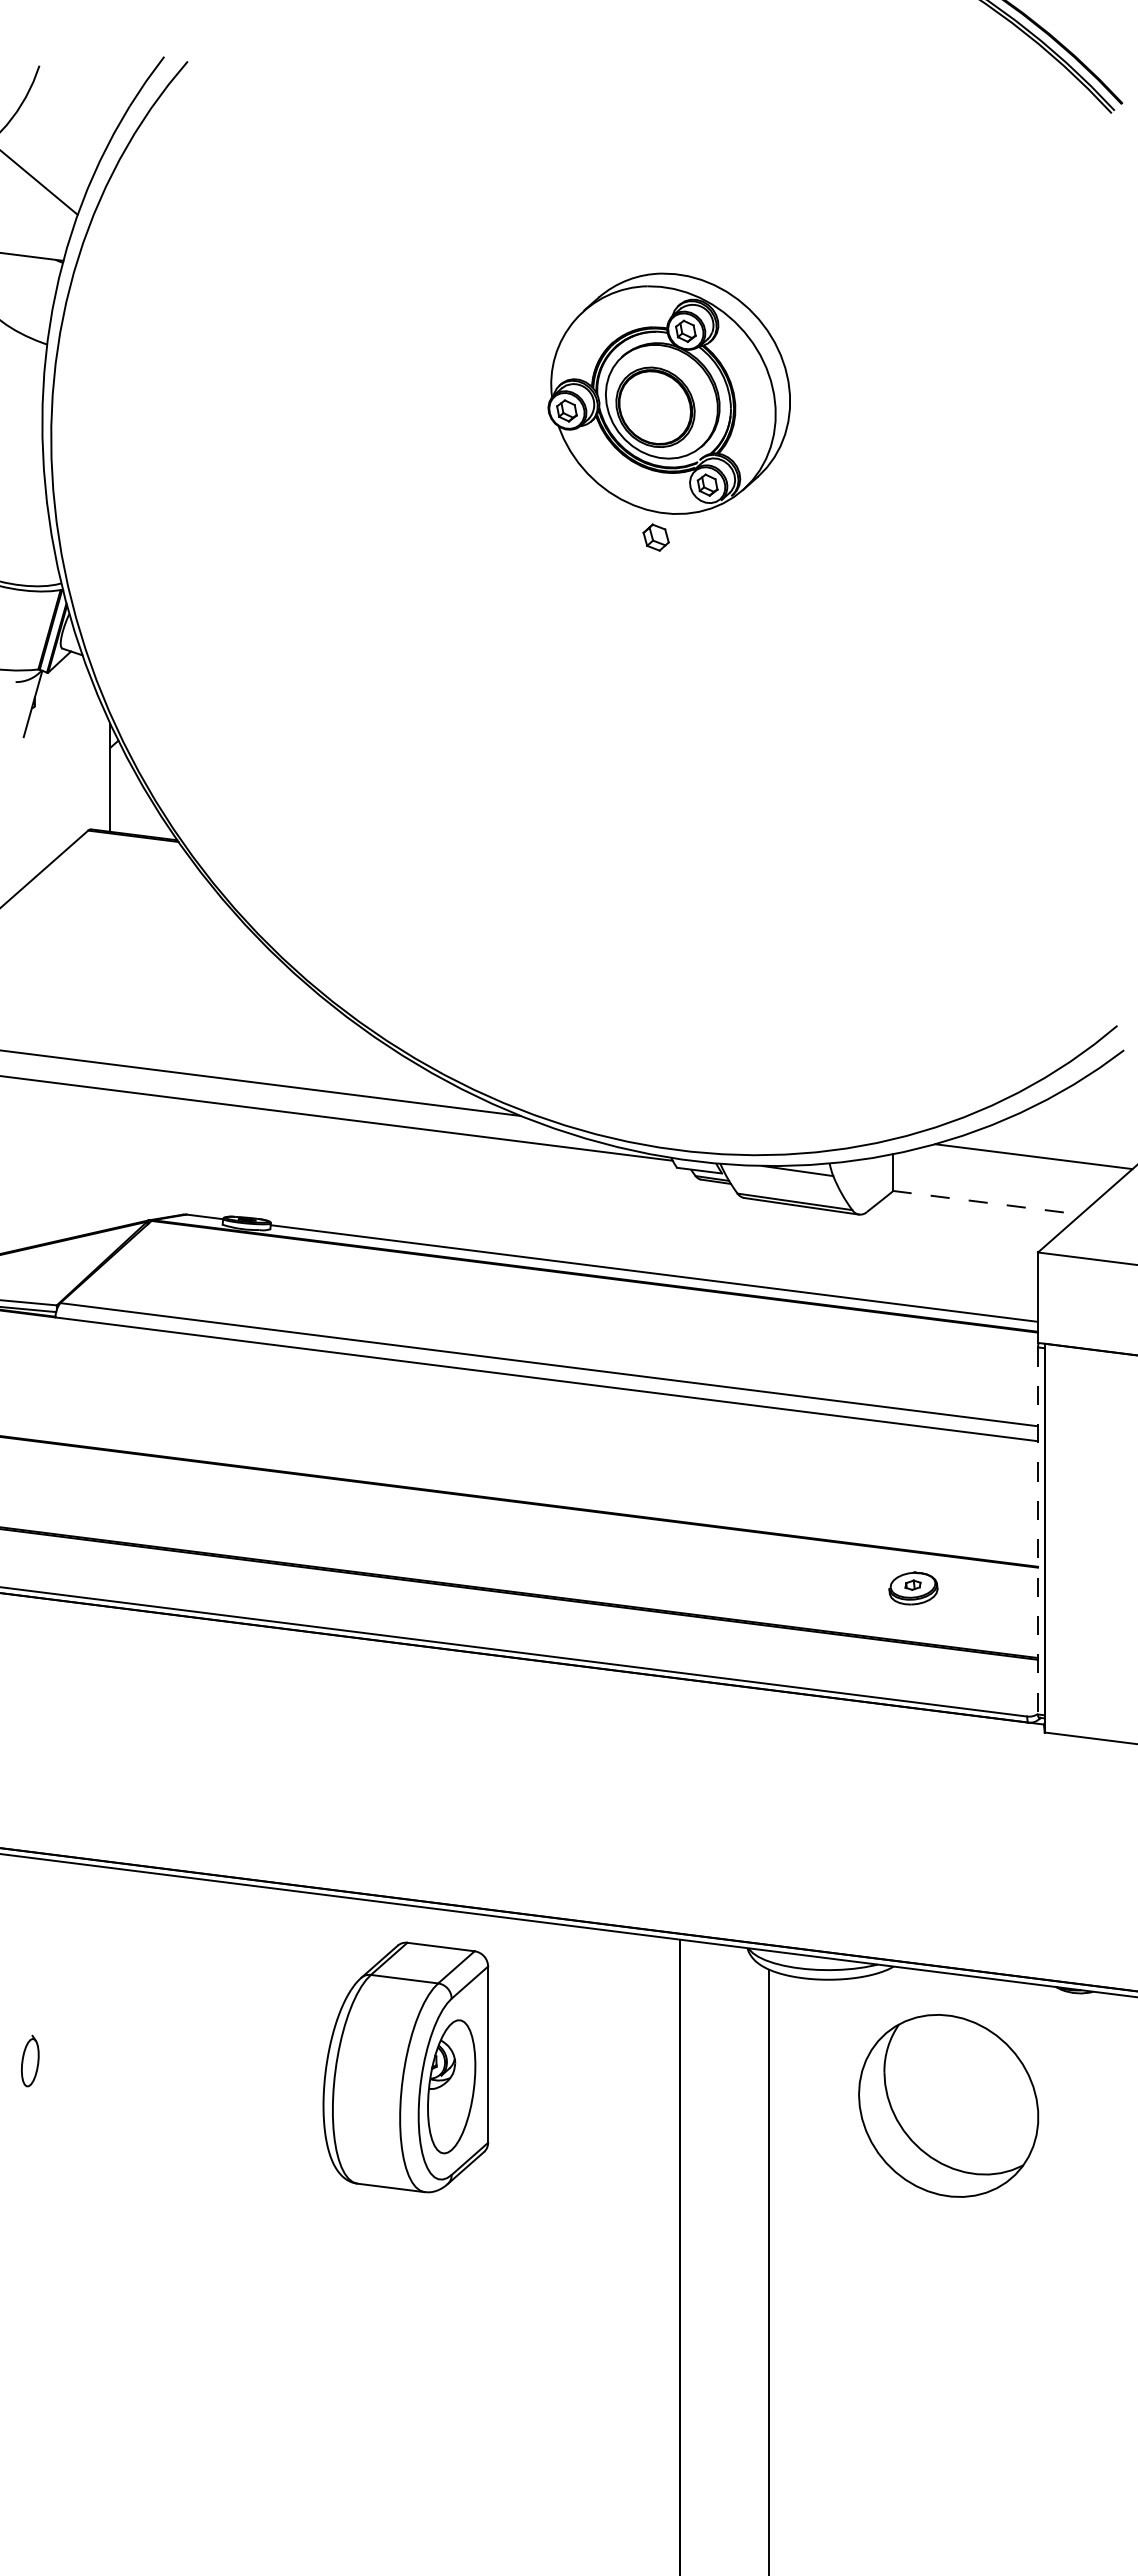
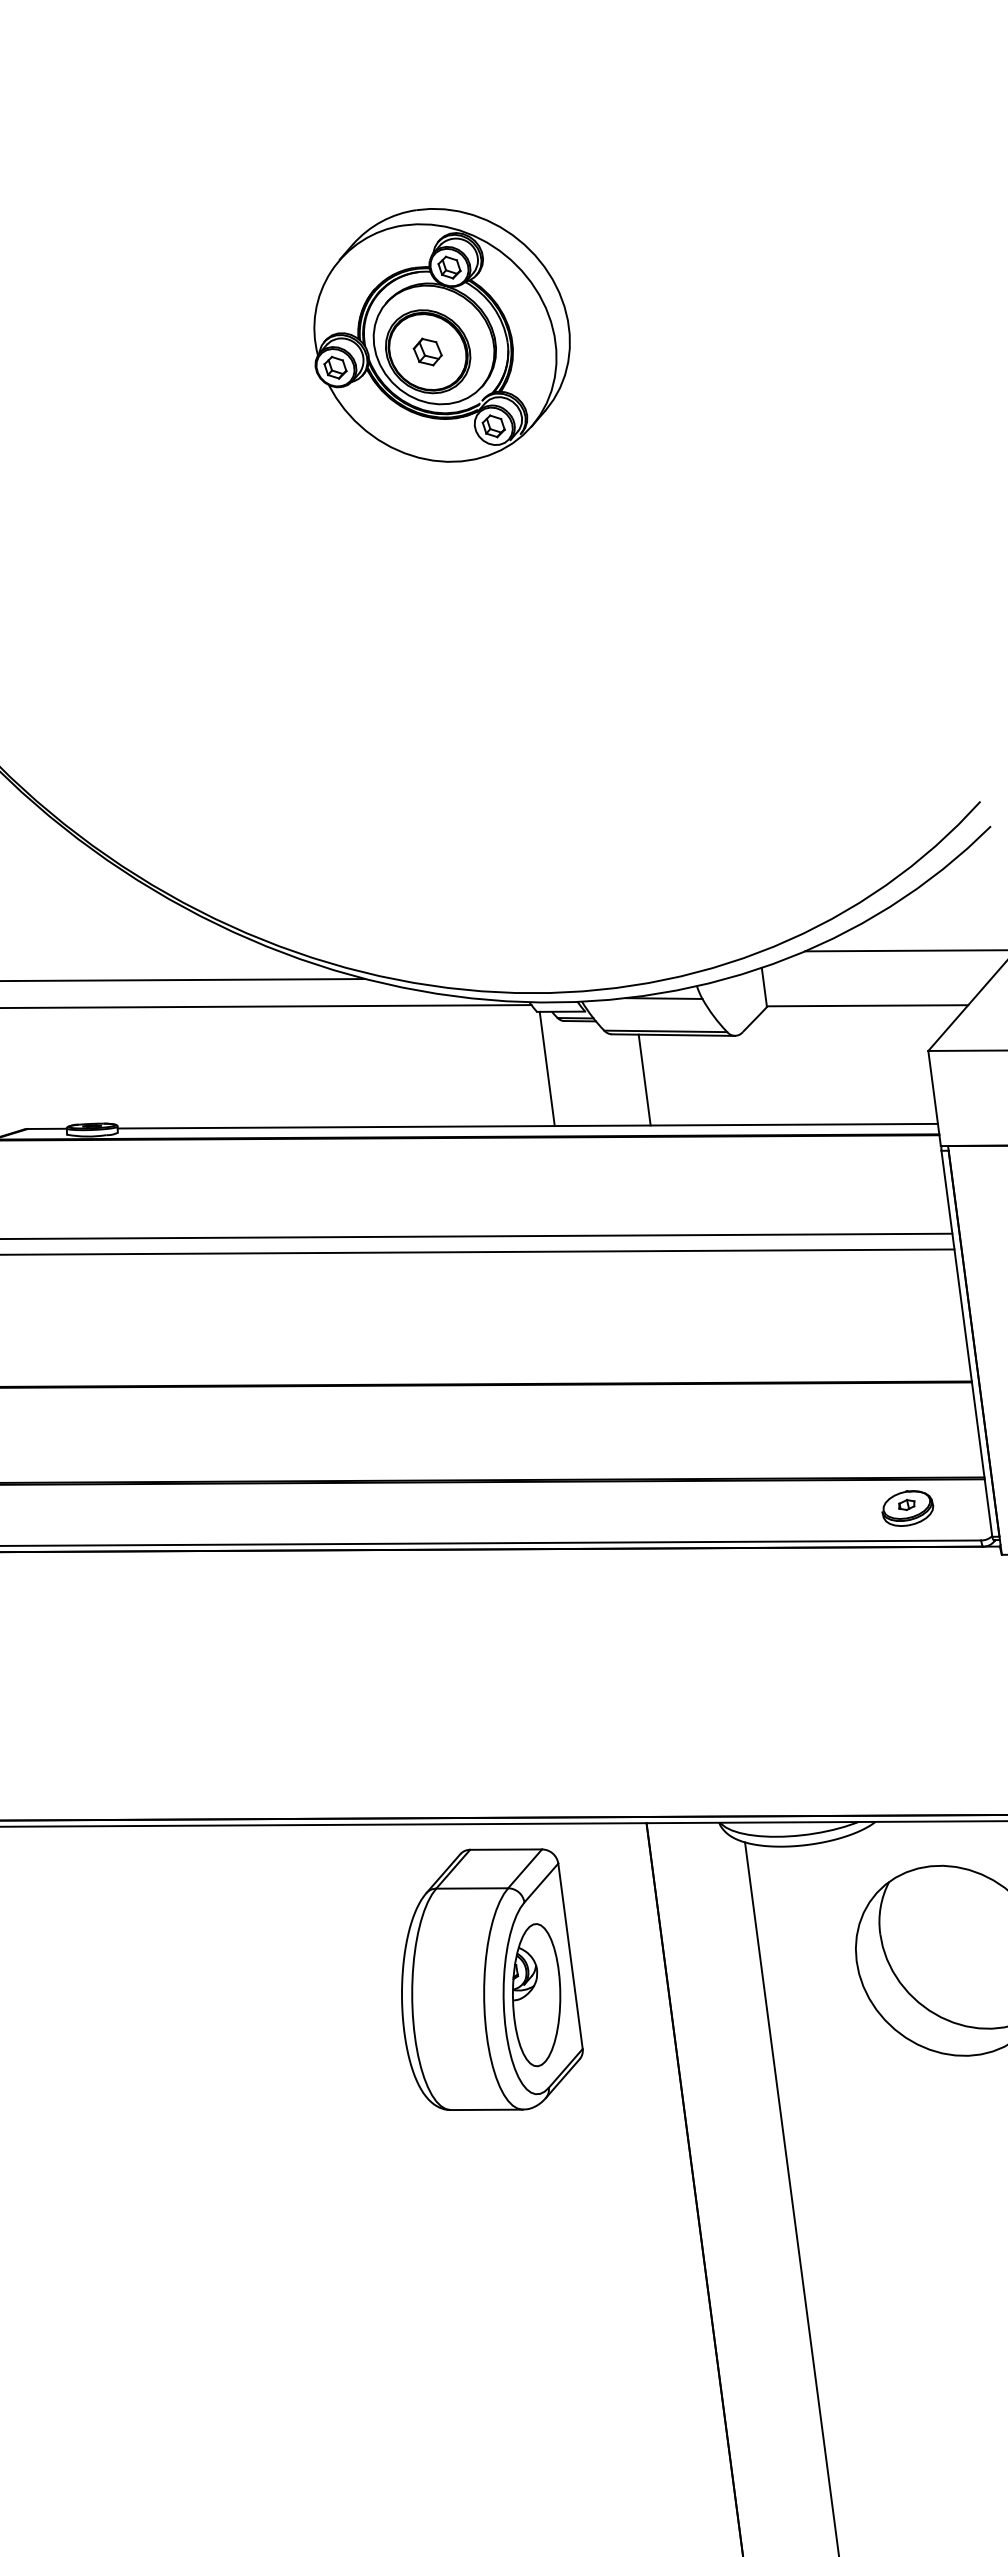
part: (668, 393) -> (439, 335), moved
line: (986, 1202) -> (867, 1005), dashed -> solid
line: (679, 1222) -> (547, 1069), added
line: (769, 1244) -> (644, 1079), added
line: (1038, 1530) -> (967, 1343), dashed -> solid
part: (913, 1588) -> (907, 1508), moved
part: (405, 2067) -> (485, 1981), moved

